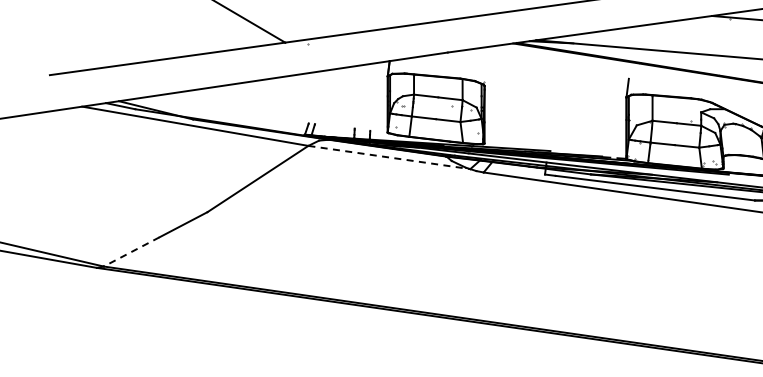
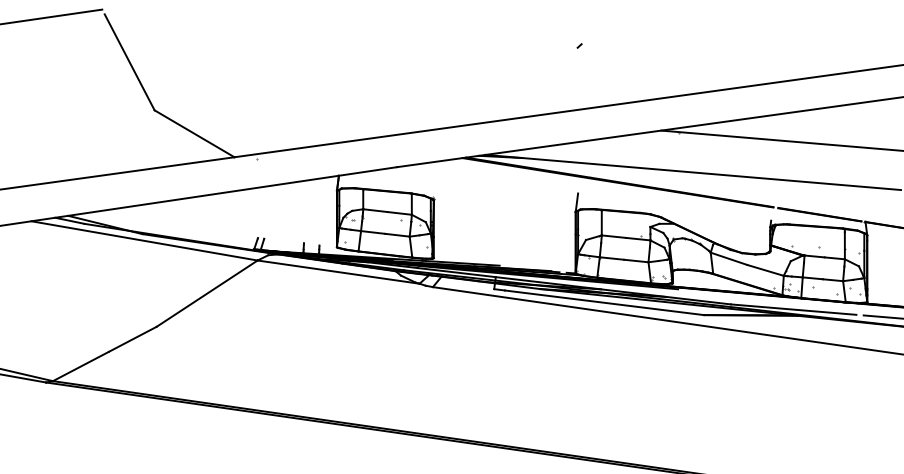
line: (389, 157) -> (338, 272), dashed -> solid
line: (131, 251) -> (80, 366), dashed -> solid

